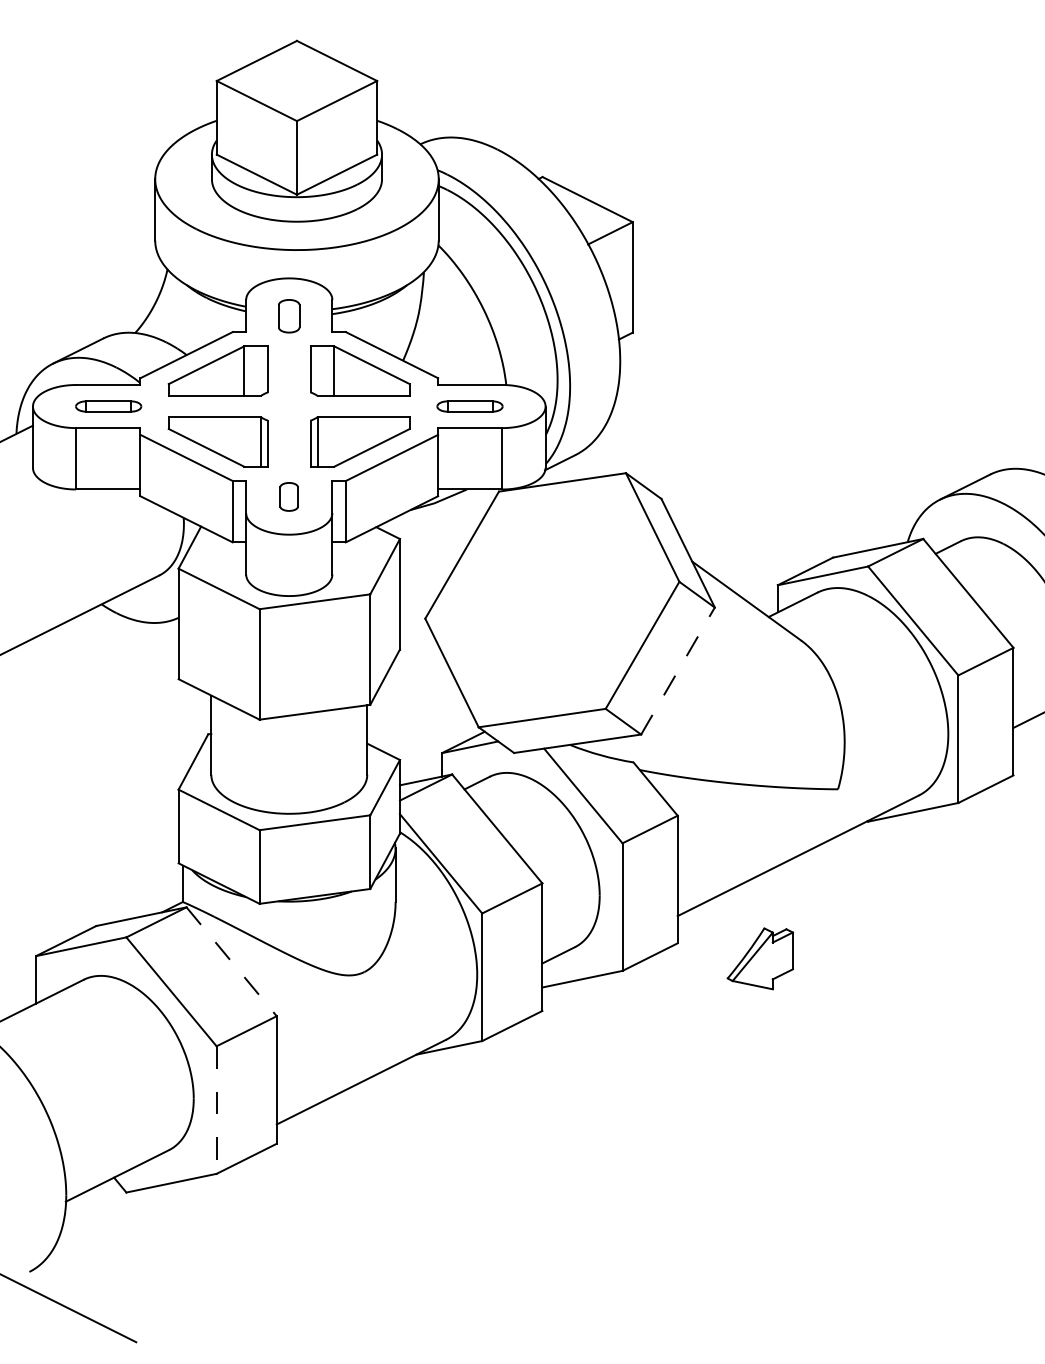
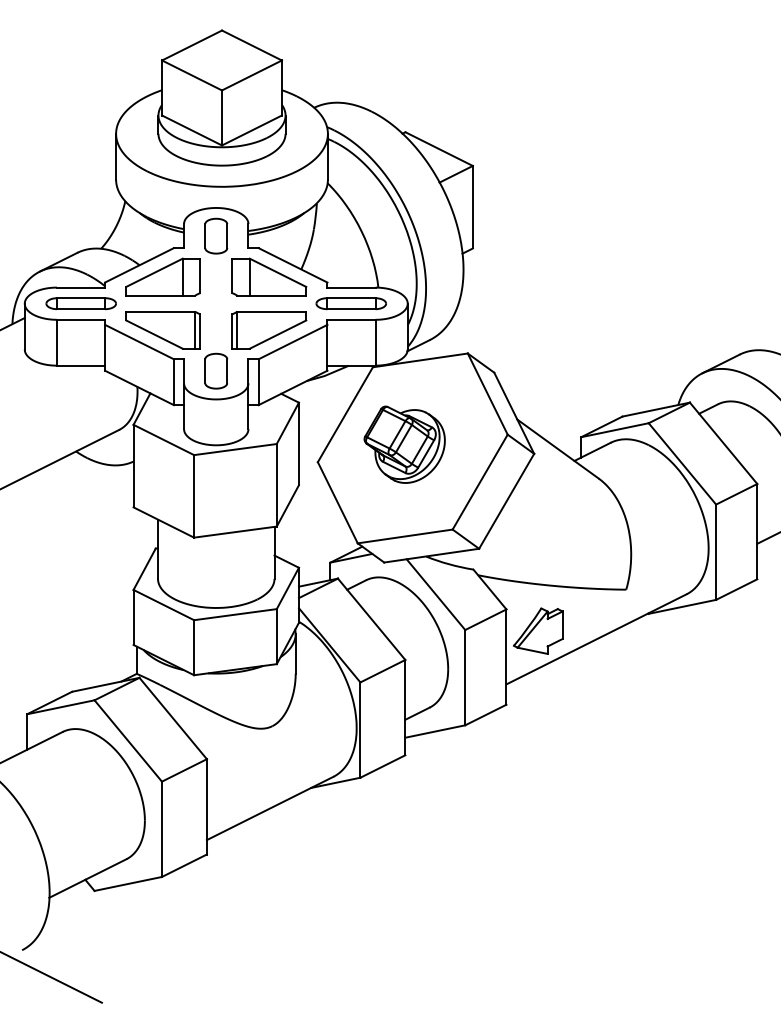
part: (288, 316) -> (215, 236), size x1.43
part: (108, 406) -> (81, 303), size x1.43
part: (469, 406) -> (350, 303), size x1.43
part: (288, 496) -> (215, 370), size x1.67
part: (541, 595) -> (404, 444), added
line: (678, 670) -> (507, 500), dashed -> solid
part: (759, 958) -> (537, 630), moved
line: (231, 961) -> (173, 718), dashed -> solid
line: (216, 1110) -> (161, 829), dashed -> solid

